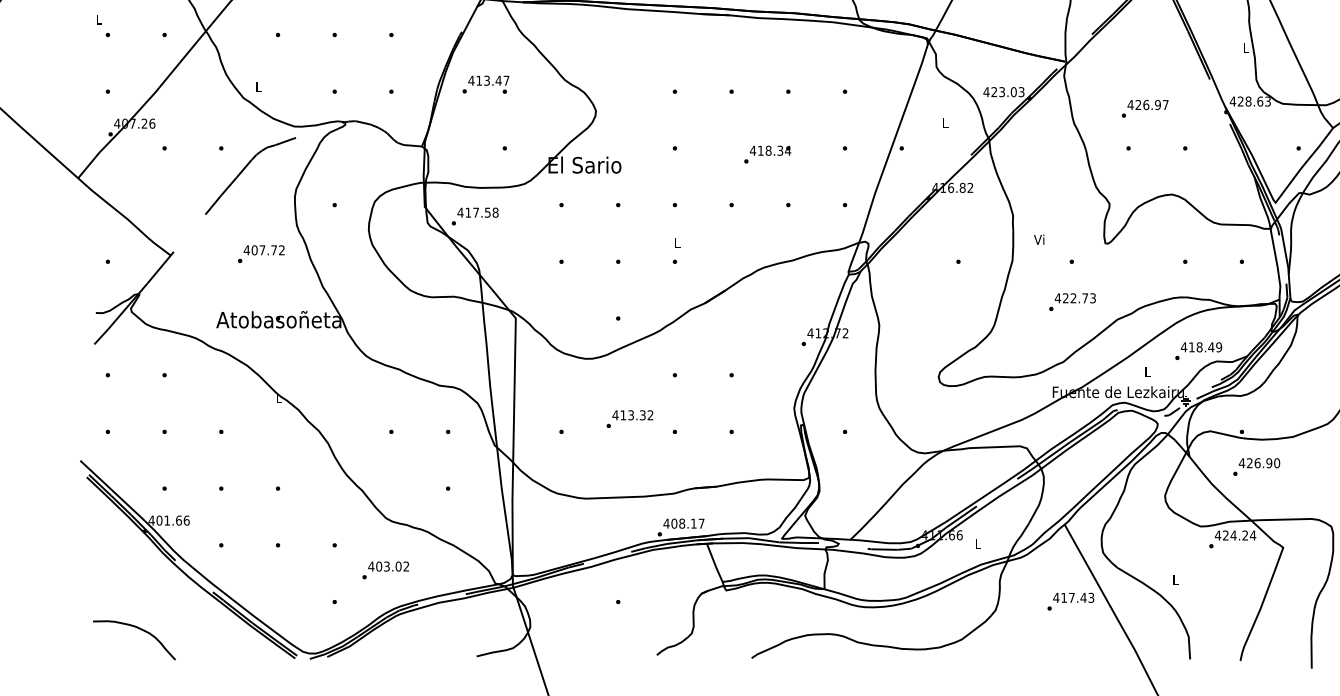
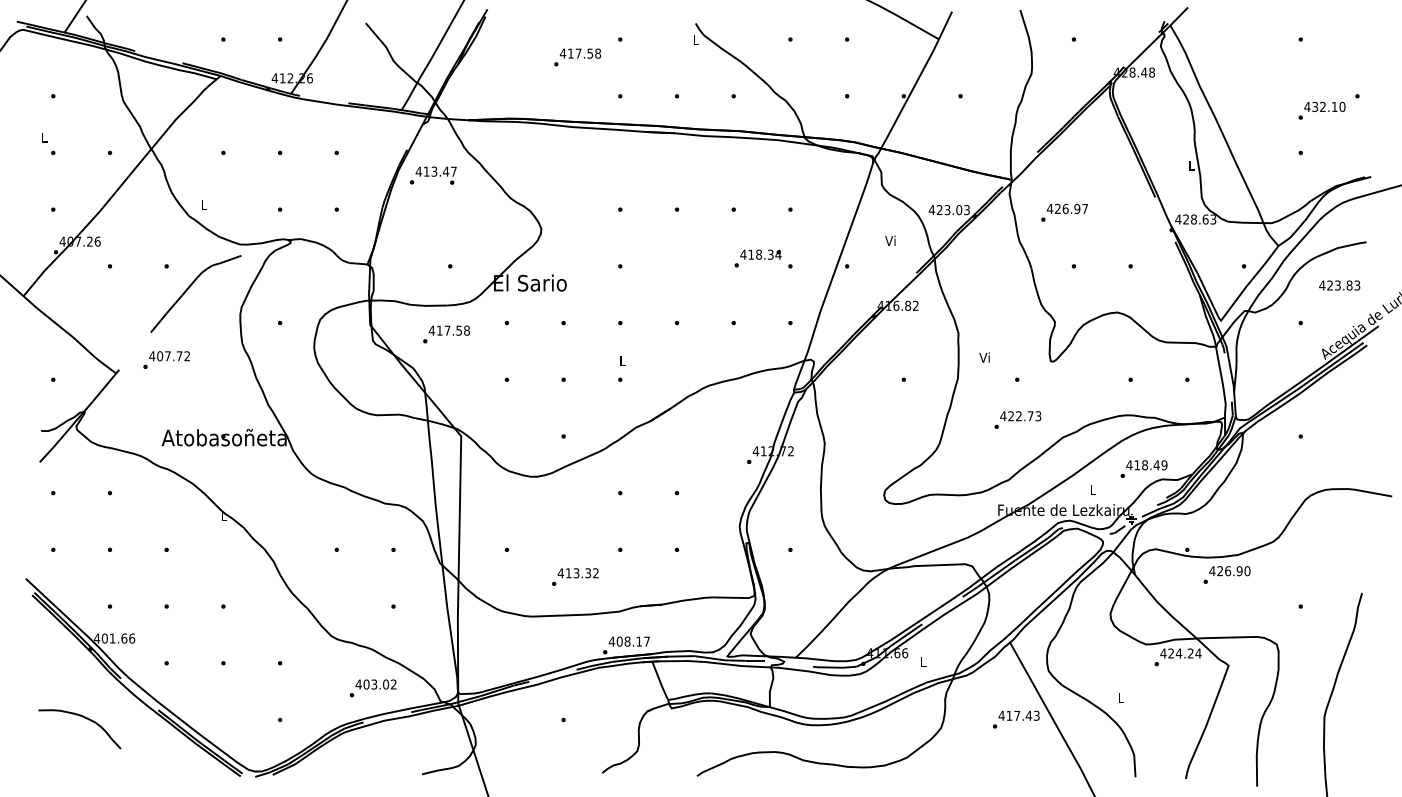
text: (486, 84) -> (433, 175), moved
text: (1145, 108) -> (1064, 212), moved
text: (945, 122) -> (890, 240), L -> Vi
text: (767, 154) -> (757, 258), moved
text: (475, 216) -> (446, 334), moved
text: (261, 253) -> (166, 359), moved
text: (630, 418) -> (575, 576), moved
text: (1256, 466) -> (1226, 574), moved
text: (386, 570) -> (373, 688), moved
curve: (139, 629) -> (84, 718), moved

